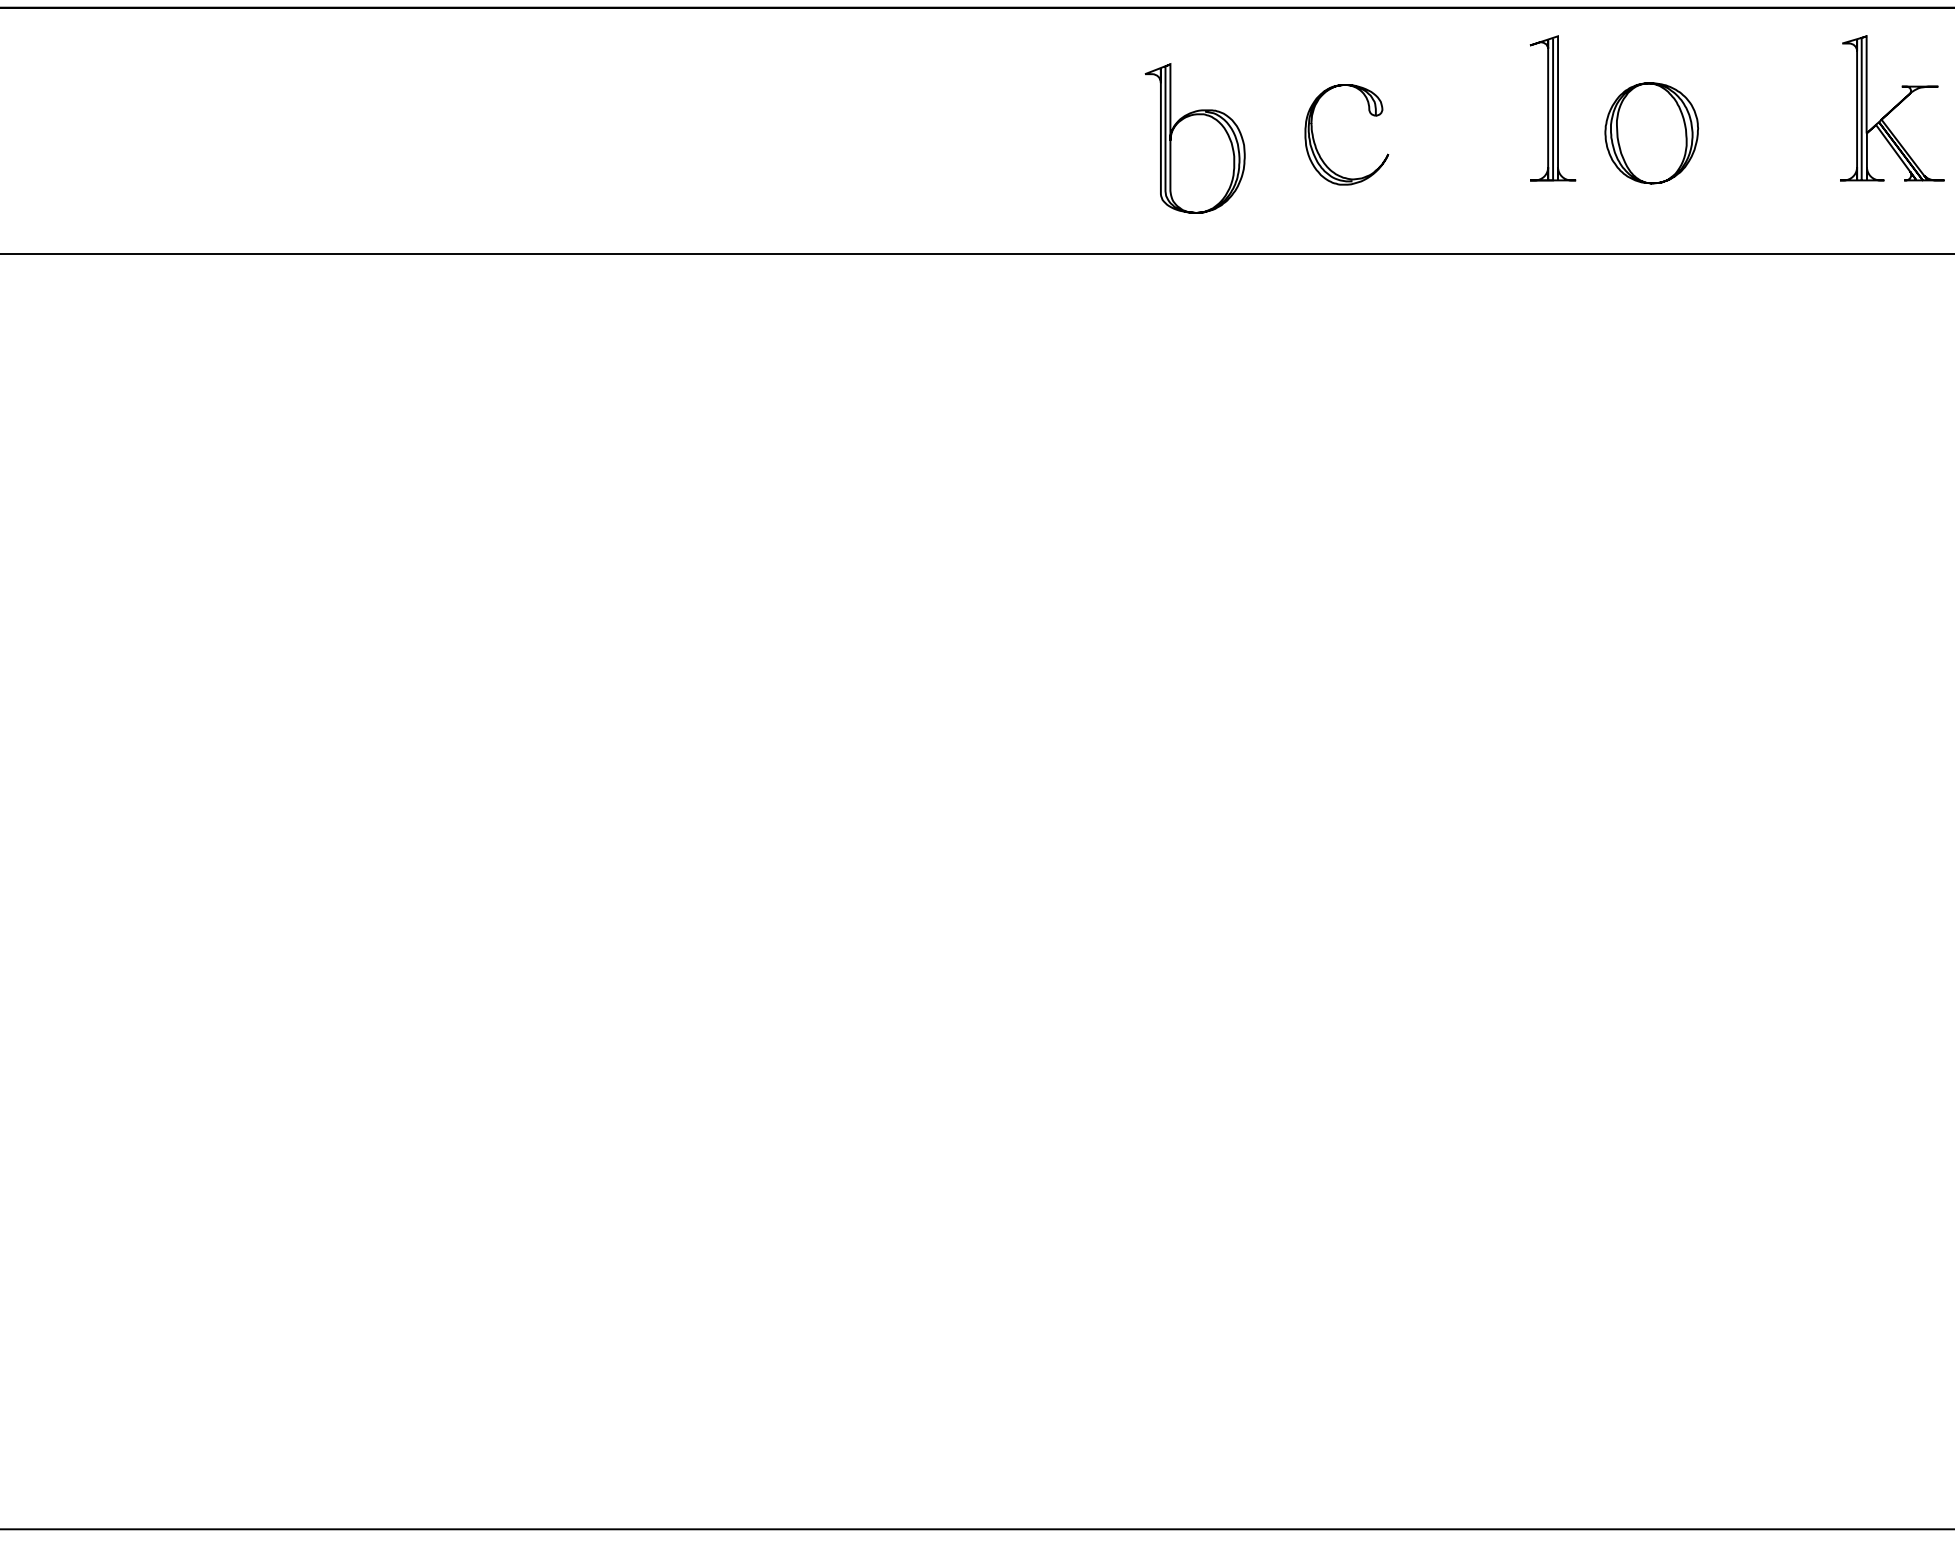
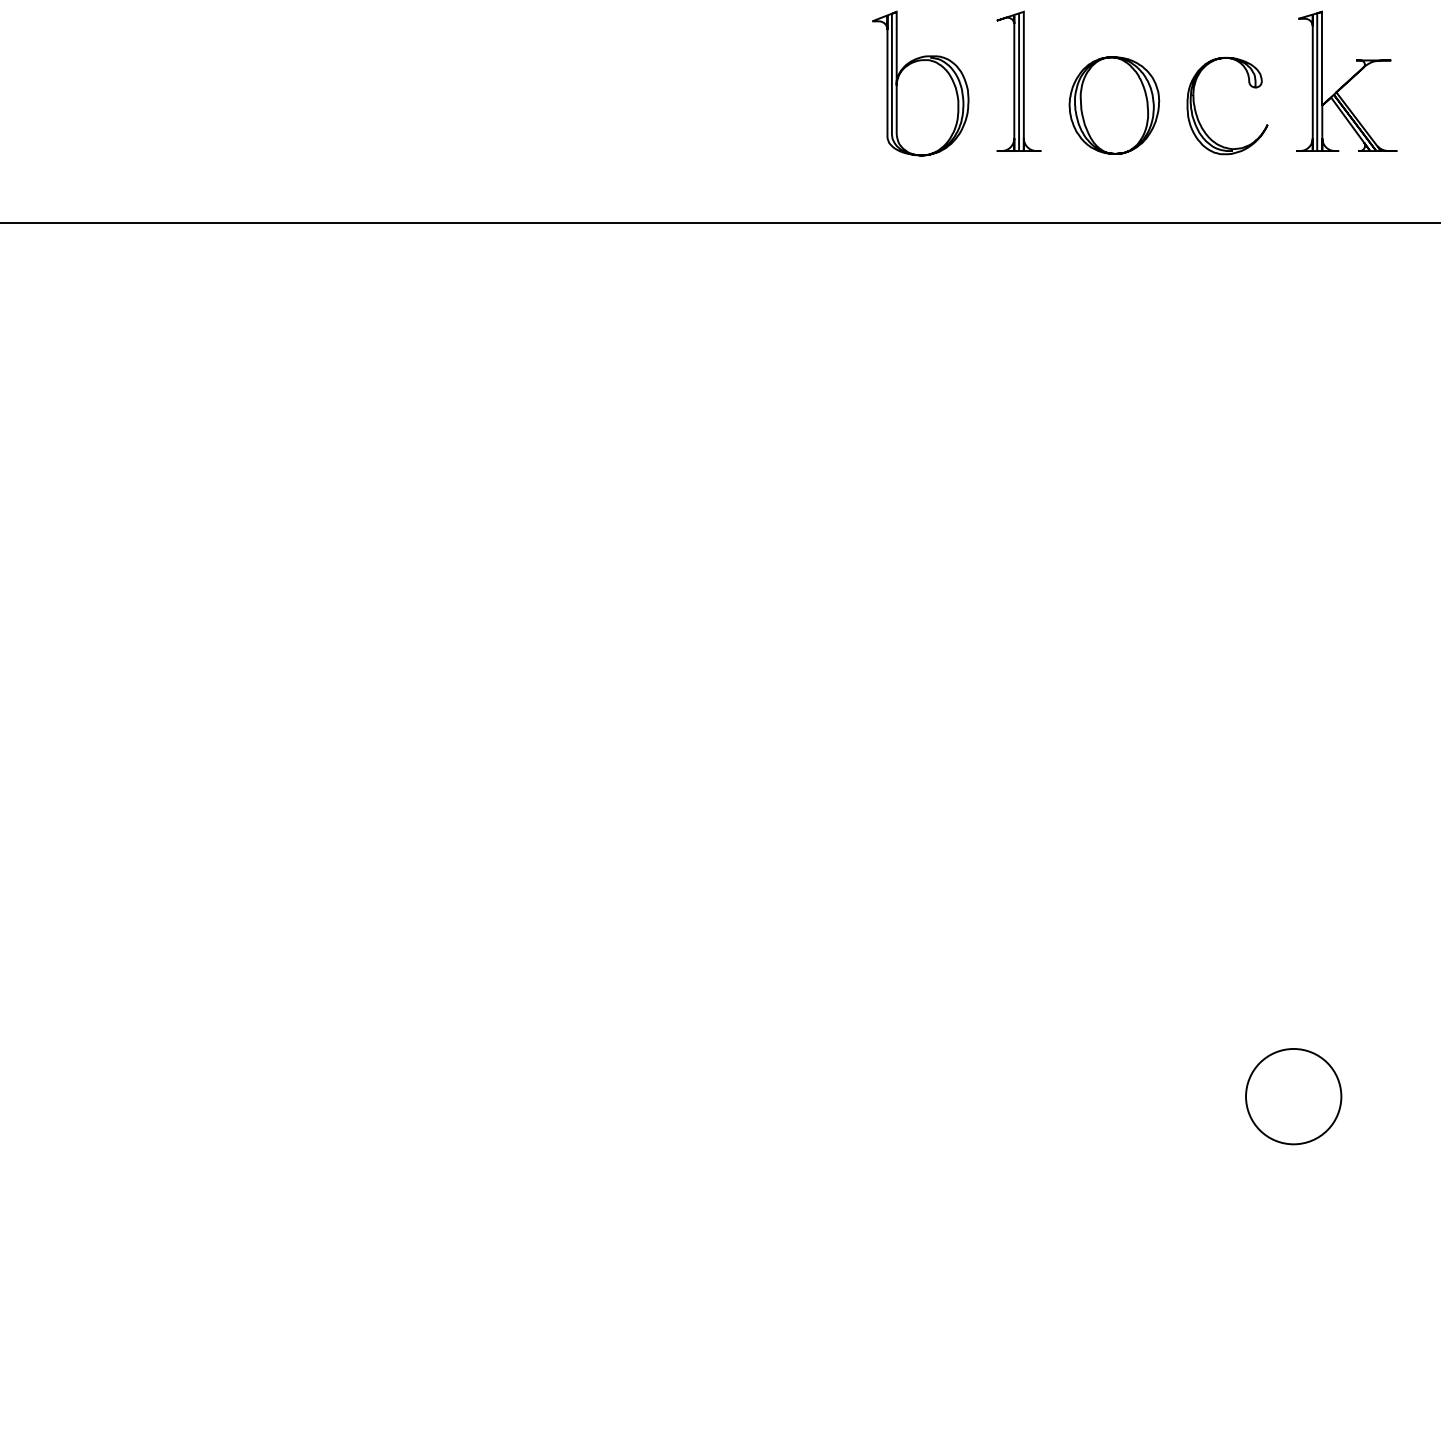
part: (1369, 113) -> (1249, 85), moved
curve: (1181, 121) -> (907, 67), moved
part: (1837, 1158) -> (1293, 1095), added

